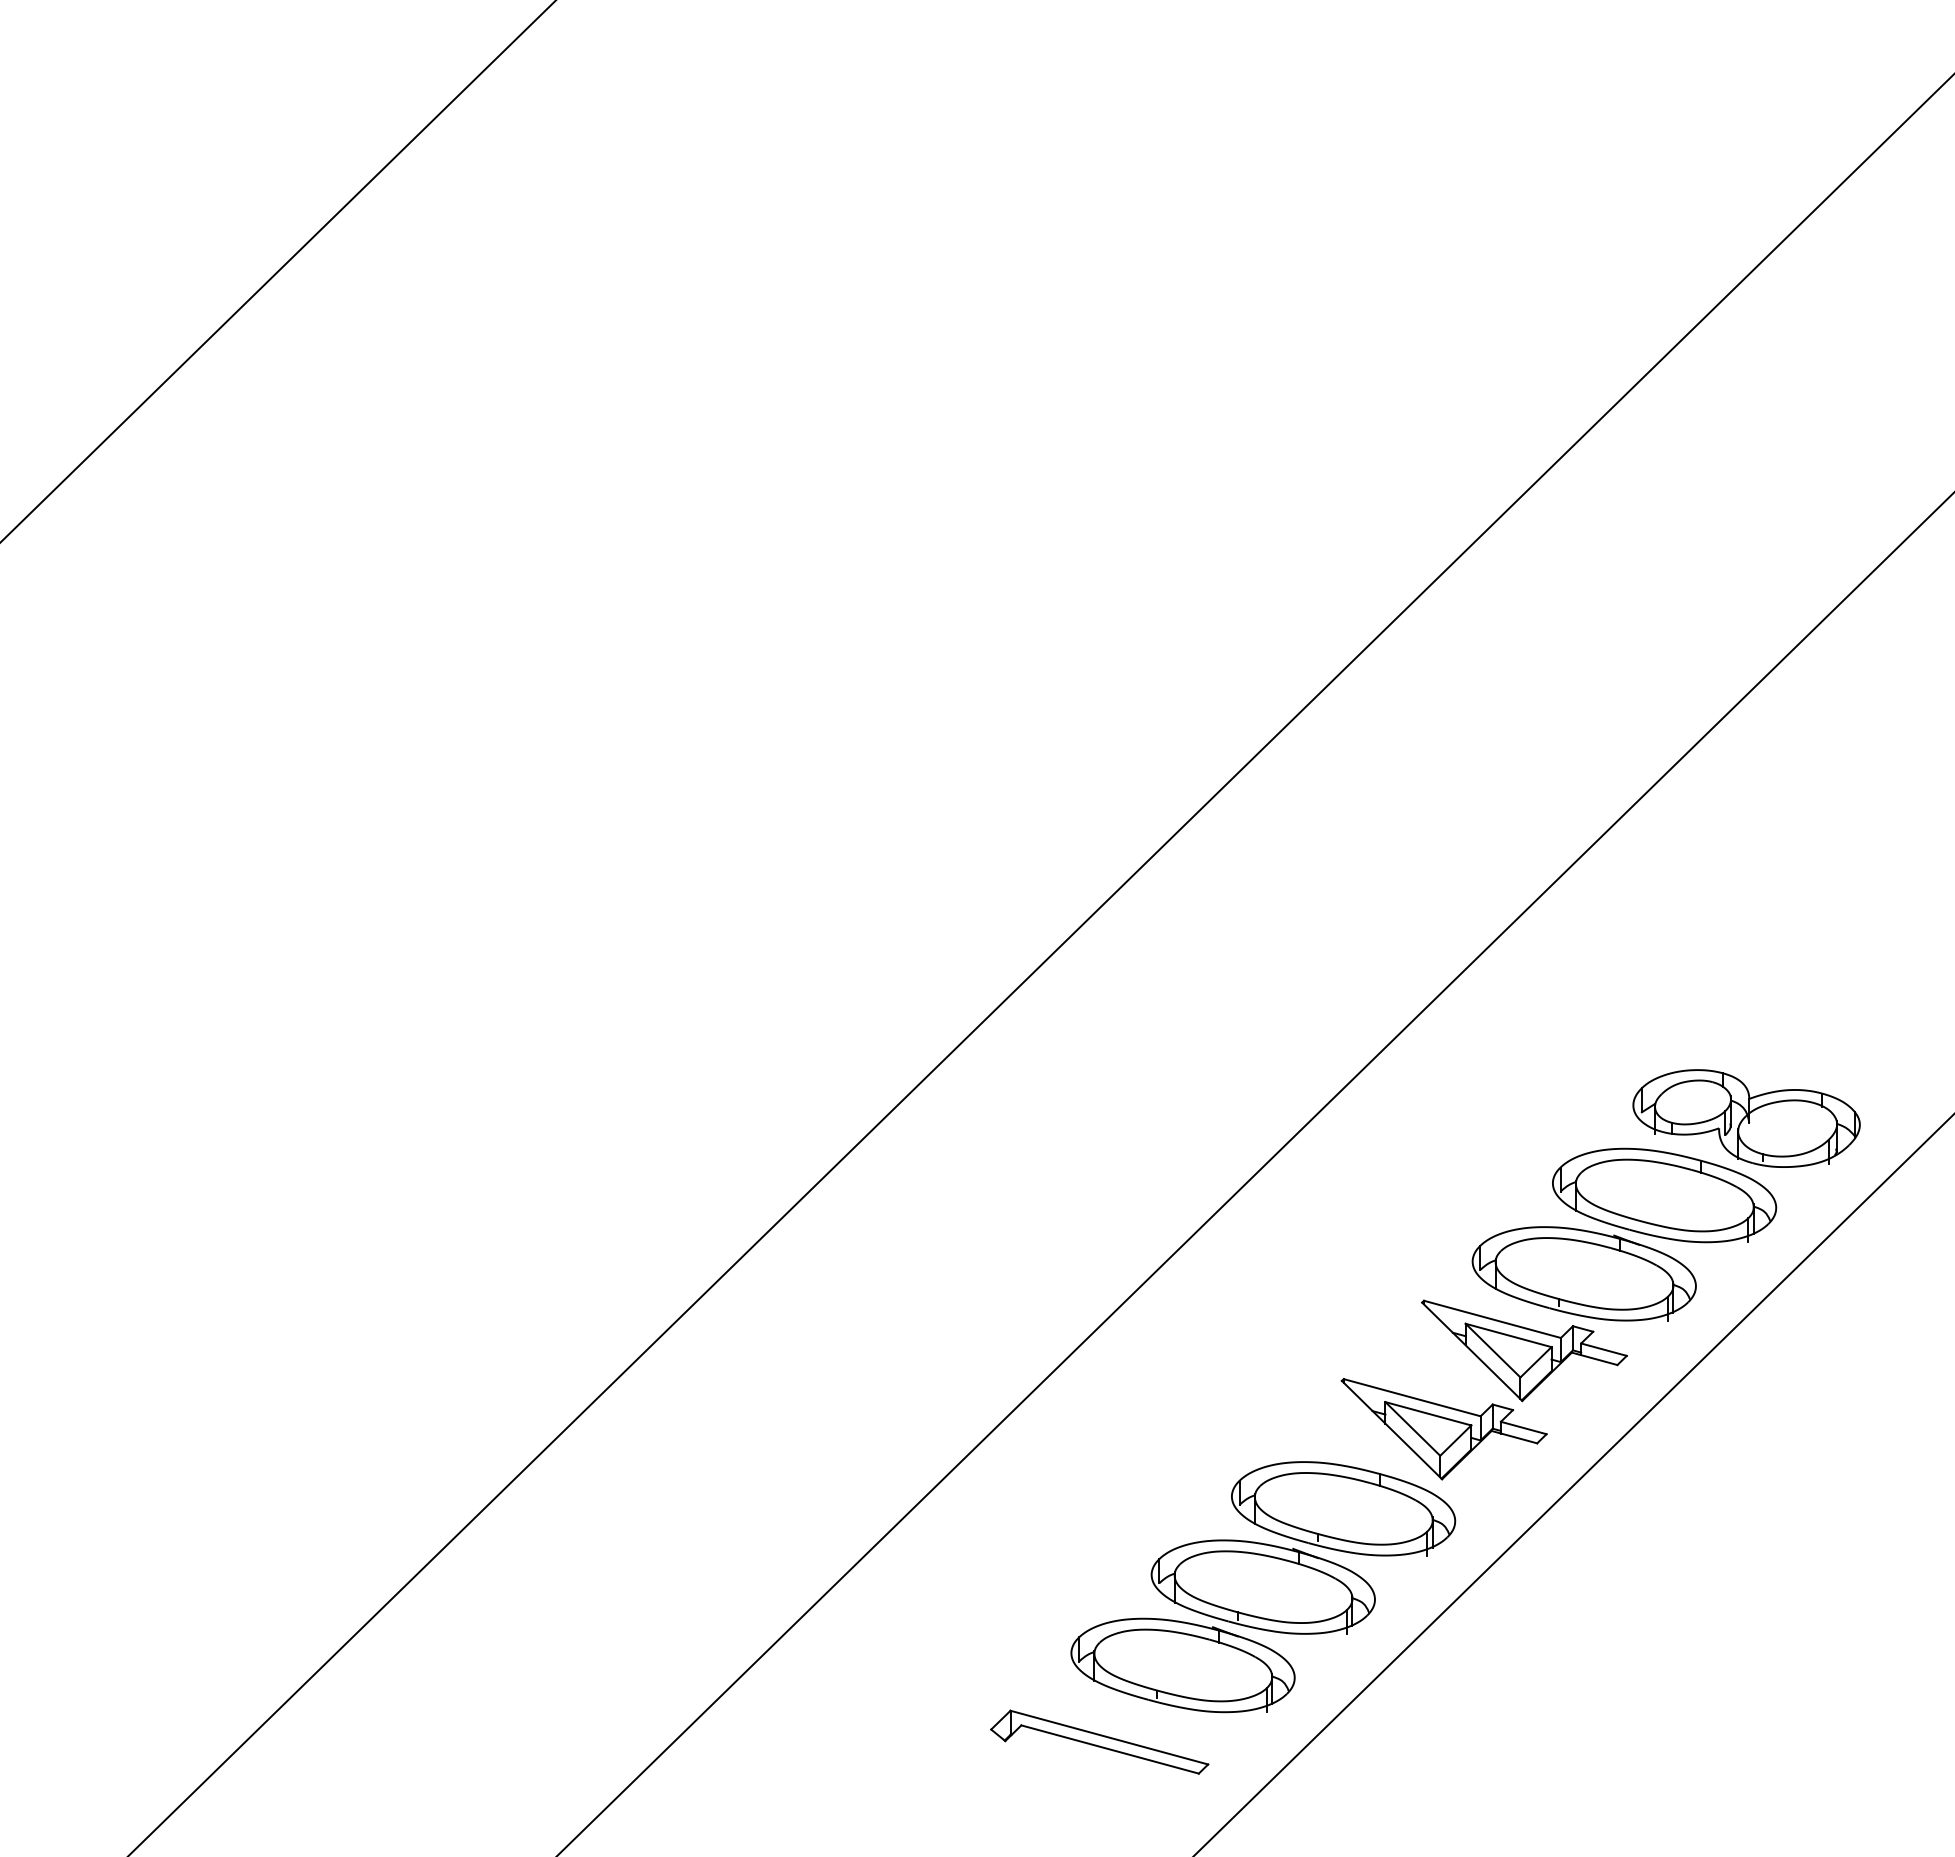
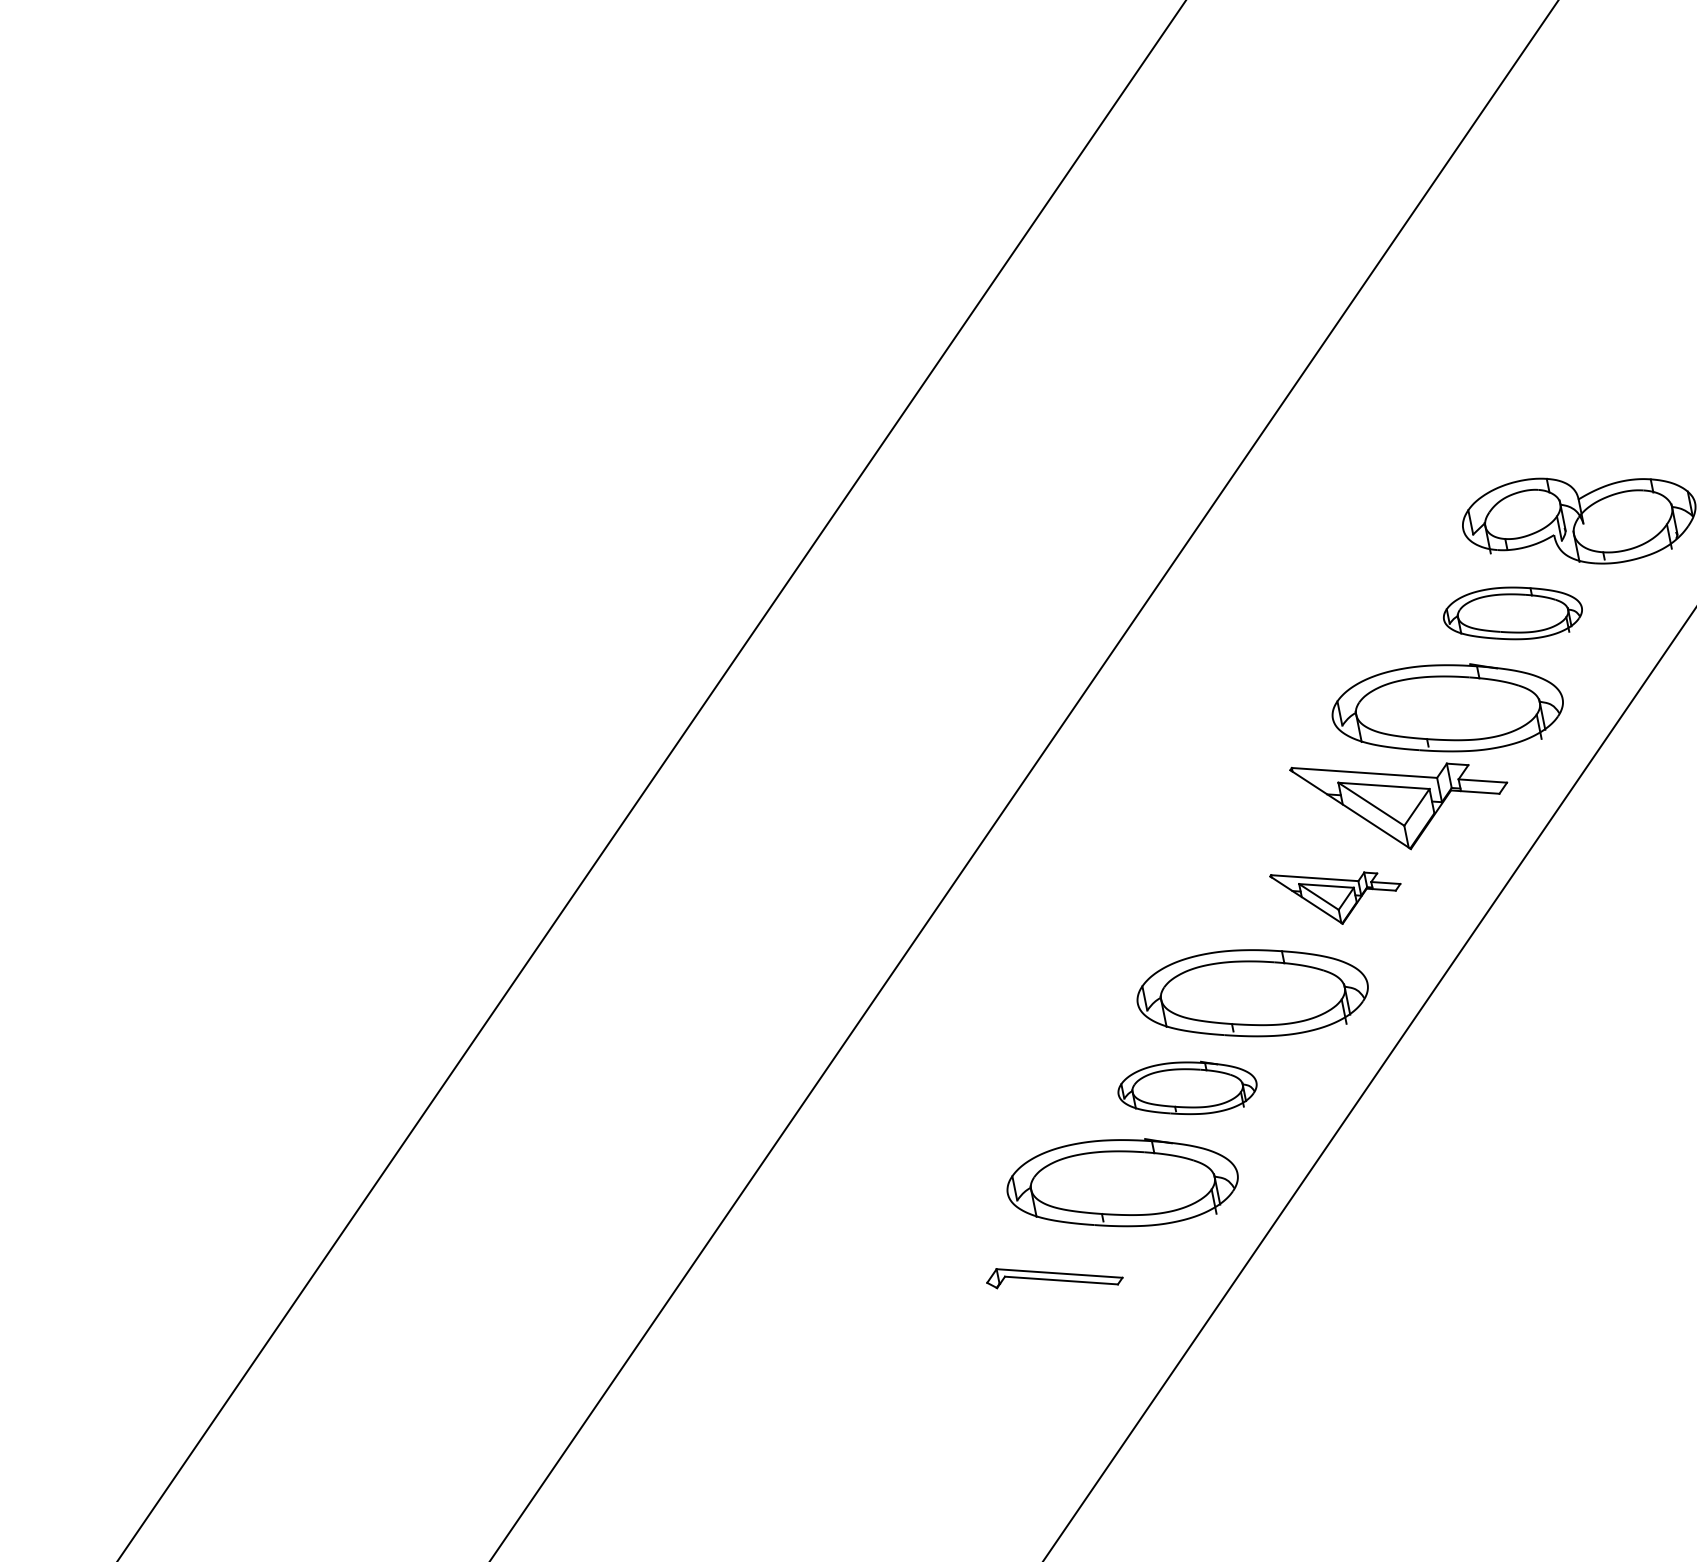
part: (1664, 1195) -> (1512, 613), size x0.6
part: (1443, 1429) -> (1337, 893), size x0.6
part: (1262, 1586) -> (1186, 1088), size x0.6
part: (1099, 1741) -> (1053, 1276), size x0.6

